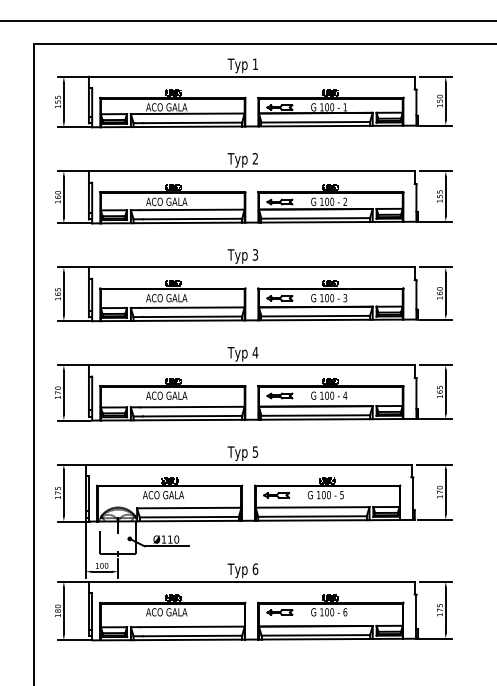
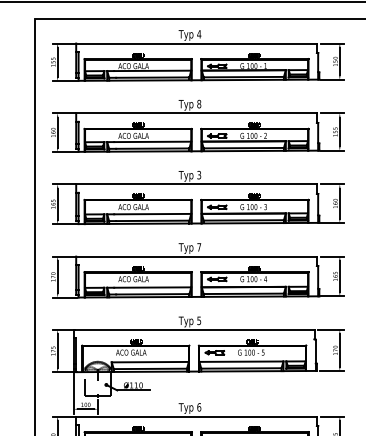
text: (255, 63) -> (199, 33), 1 -> 4
text: (255, 158) -> (199, 103), 2 -> 8
text: (255, 352) -> (199, 247), 4 -> 7

